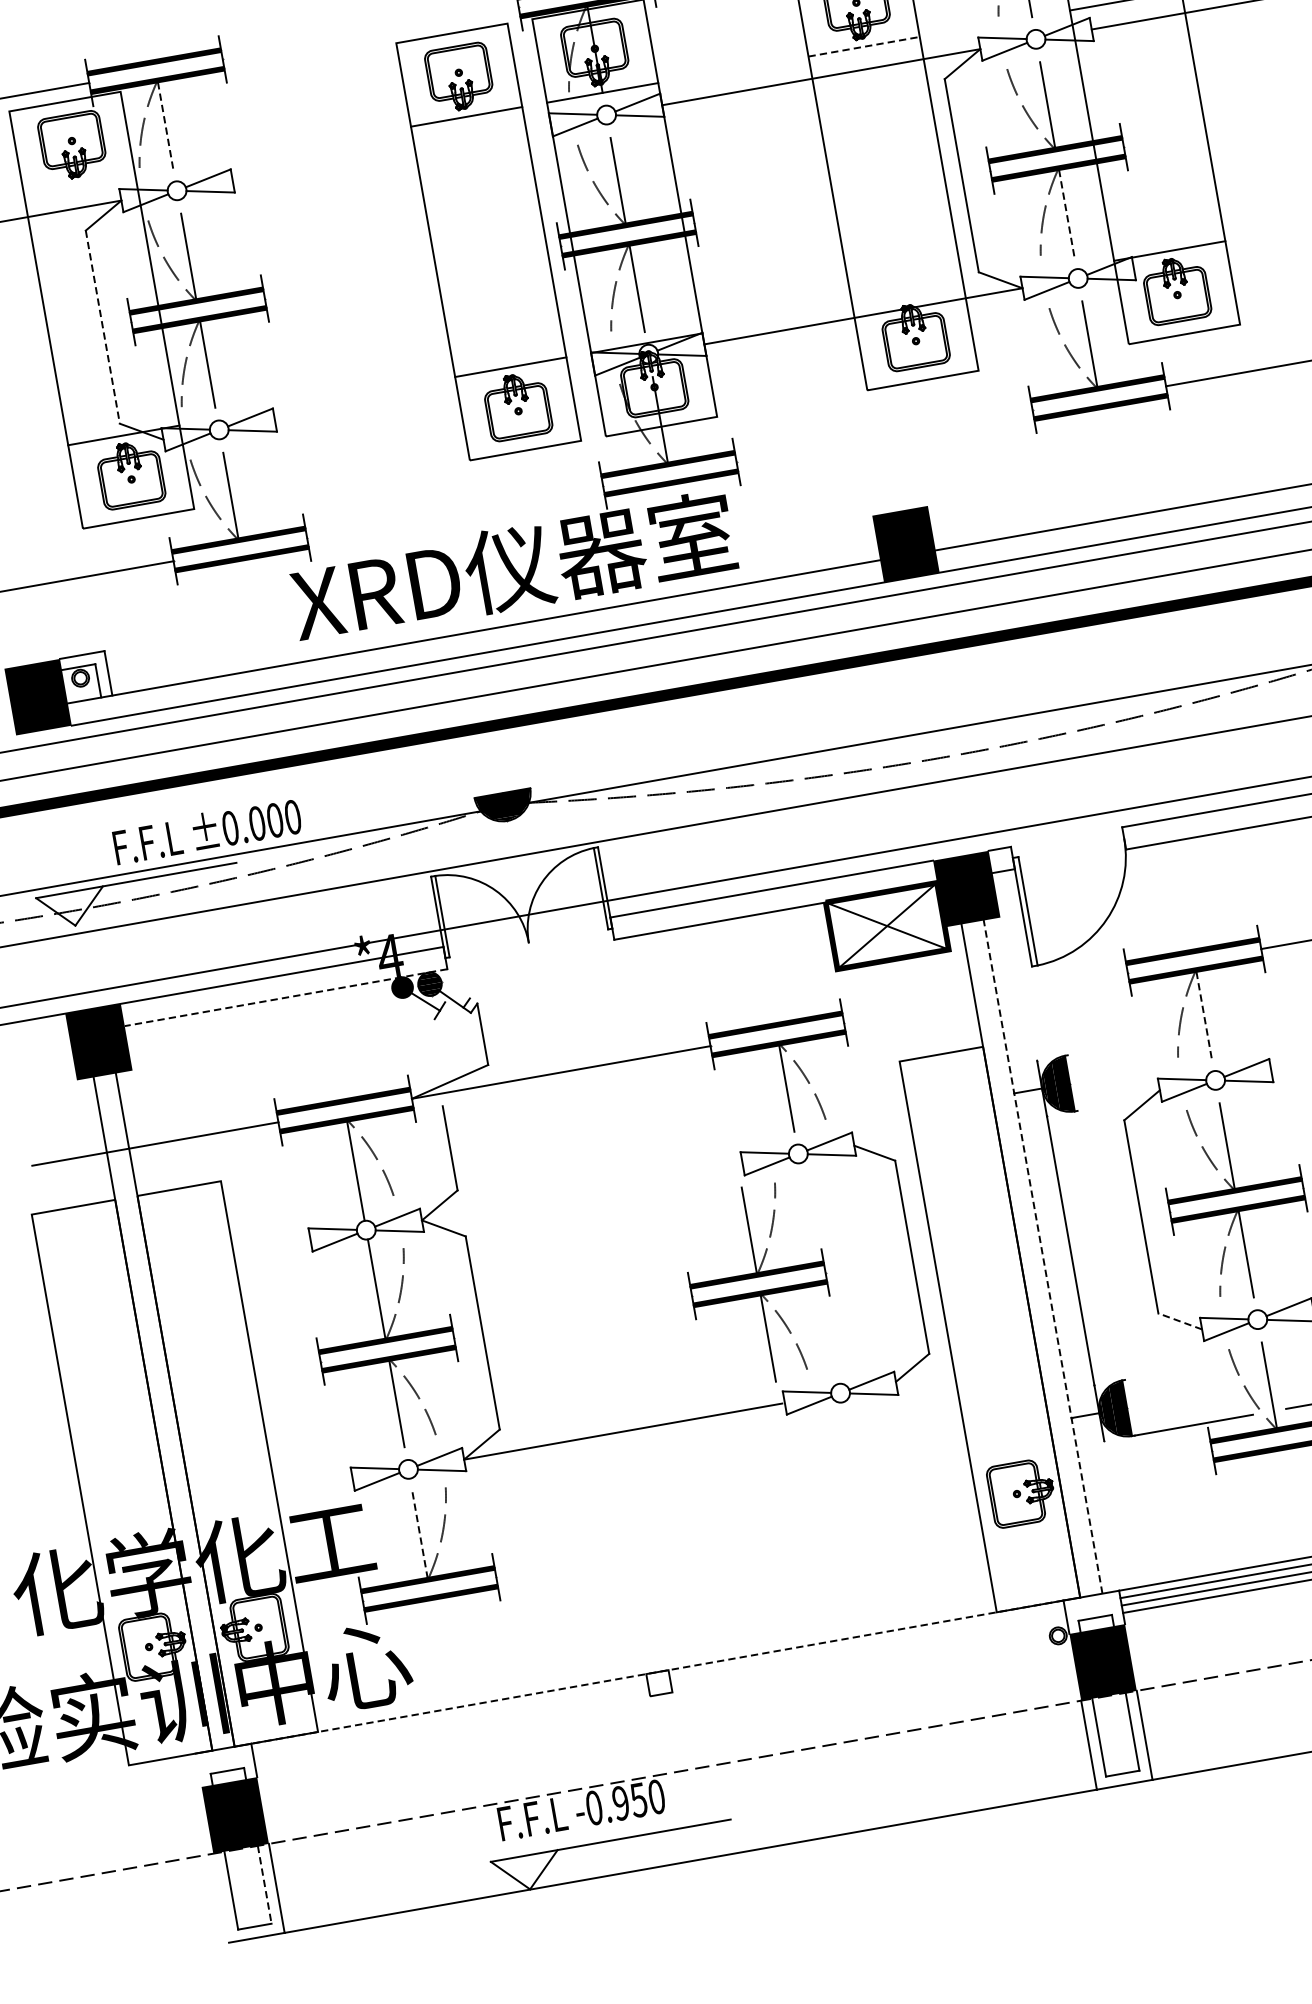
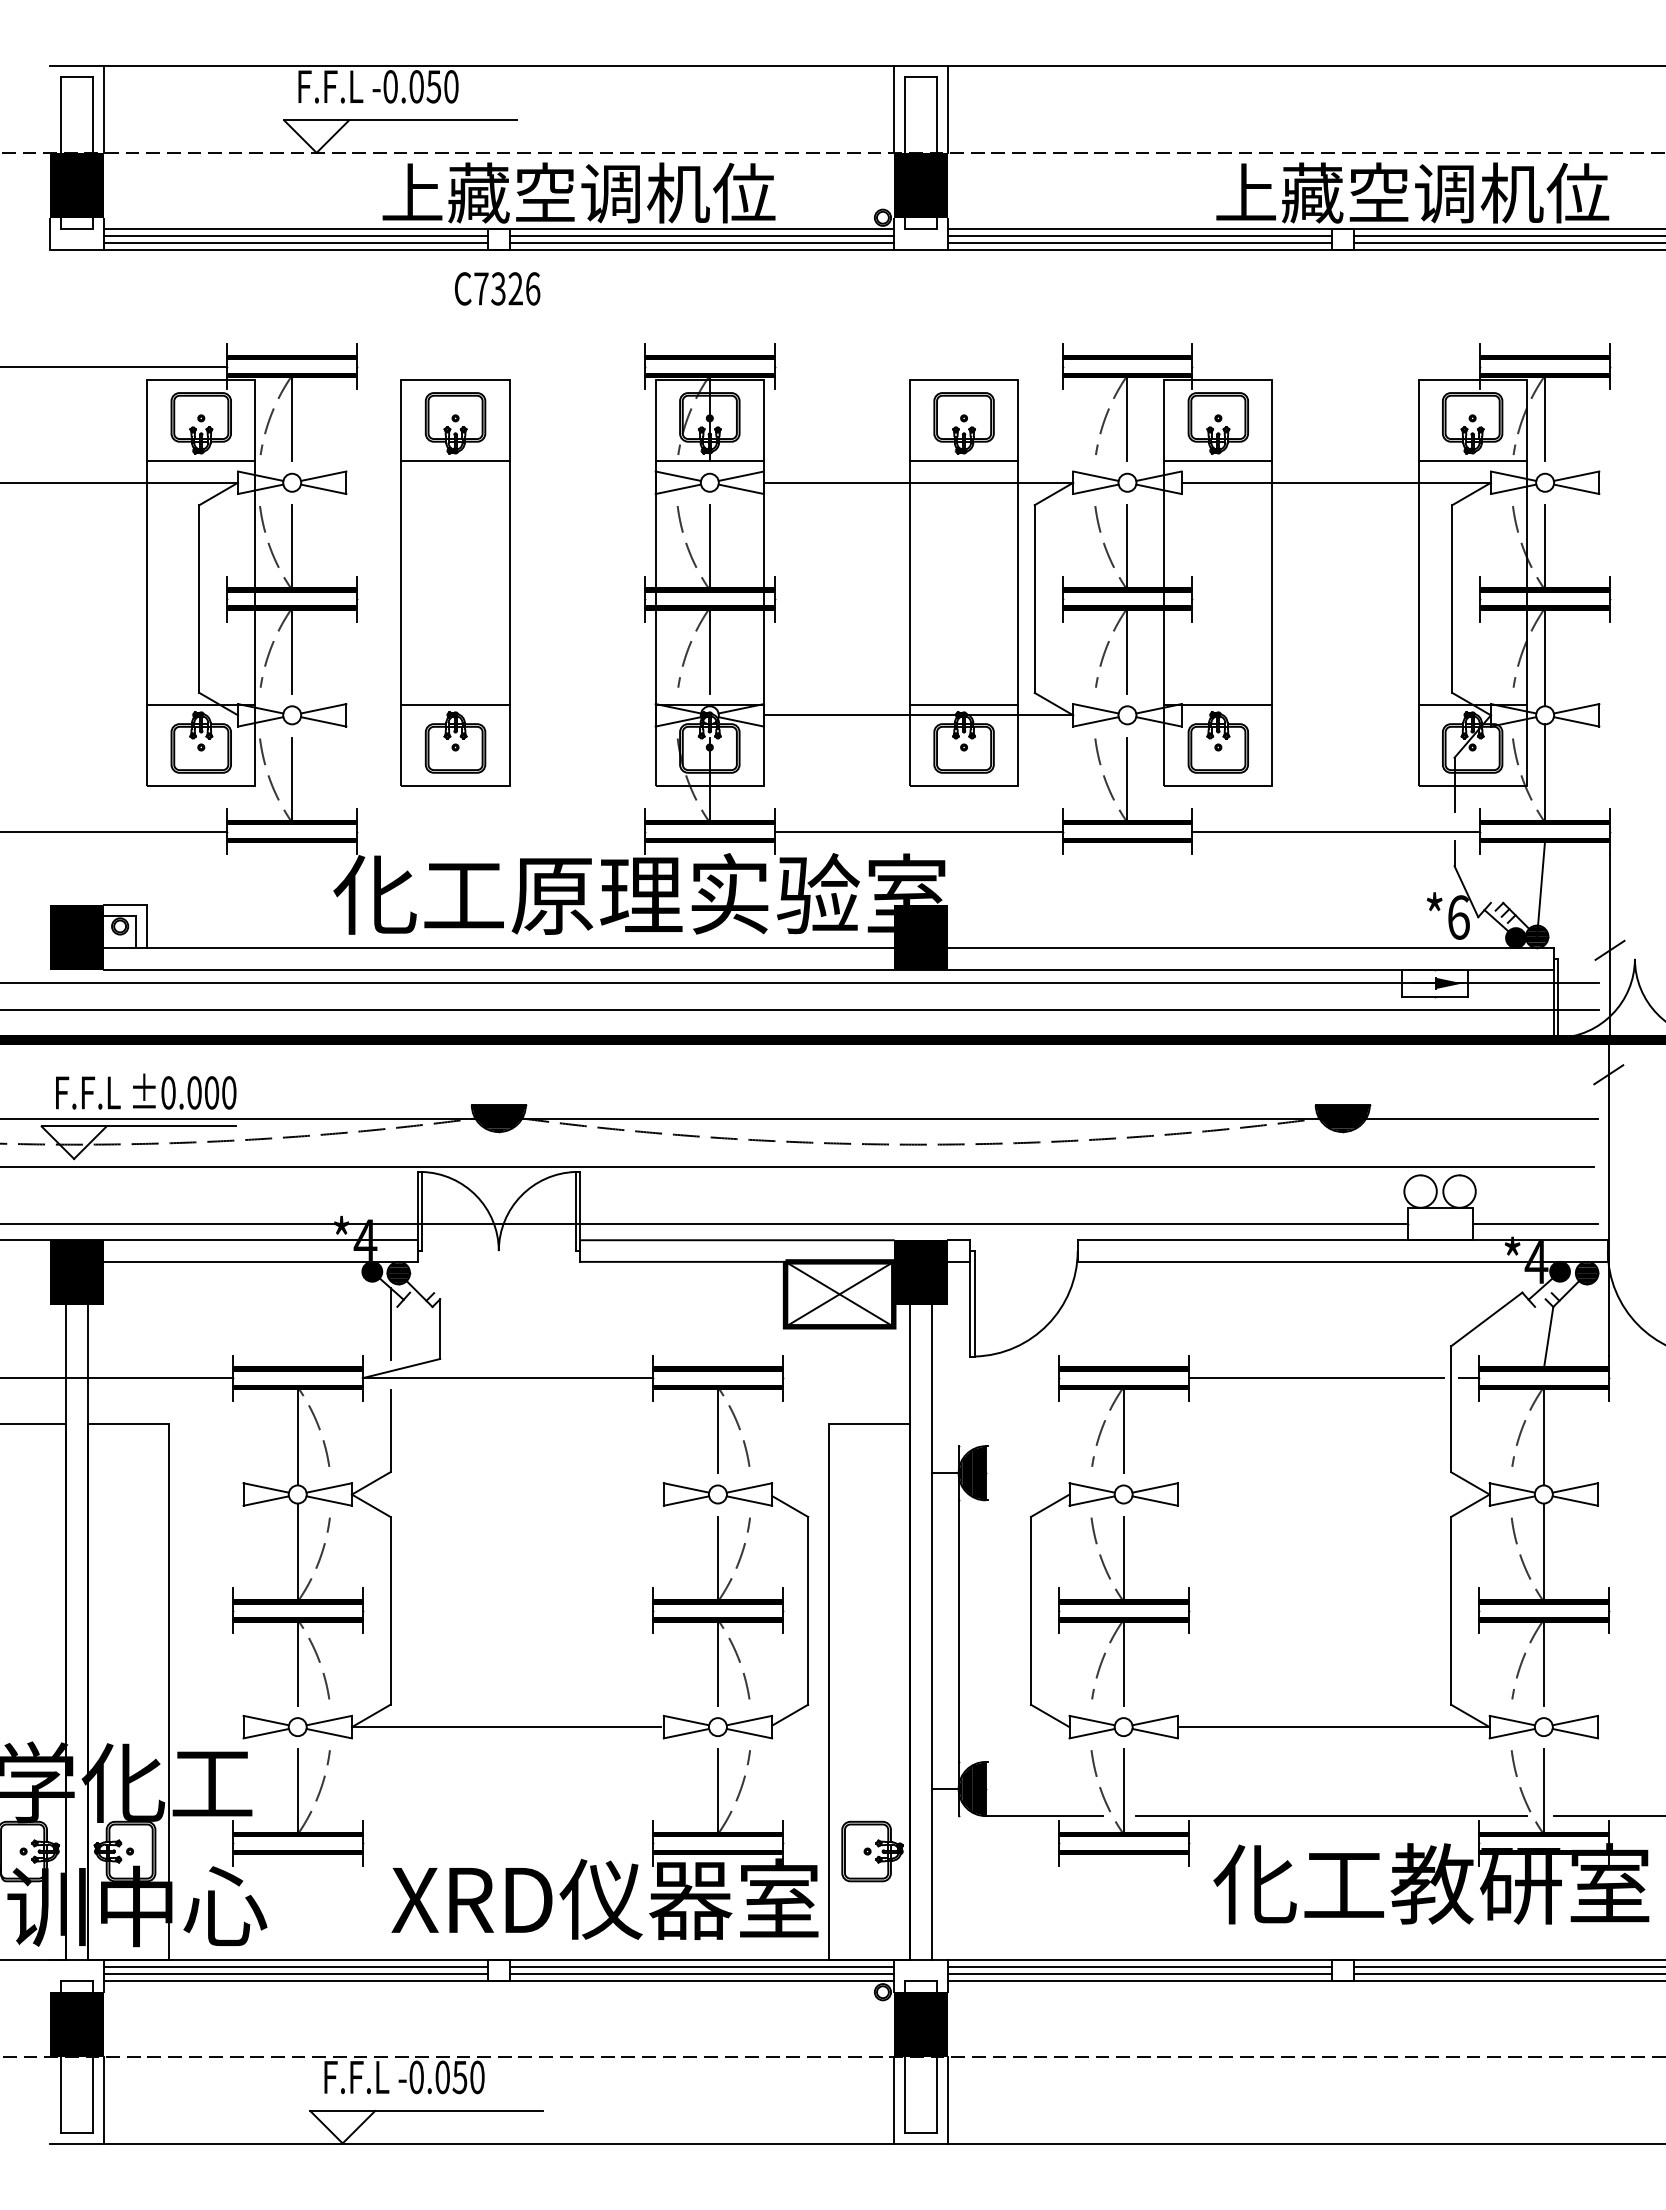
line: (864, 47) -> (964, 461), dashed -> solid
line: (165, 124) -> (292, 418), dashed -> solid
line: (79, 185) -> (201, 461), added
line: (1066, 211) -> (1127, 650), dashed -> solid
part: (488, 241) -> (455, 582), moved
line: (908, 296) -> (964, 704), added
line: (102, 327) -> (199, 599), dashed -> solid
line: (884, 435) -> (918, 831), added
text: (608, 551) -> (639, 894), XRD仪器室 -> 化工原理实验室
text: (207, 830) -> (146, 1091), moved
line: (285, 997) -> (260, 1261), dashed -> solid
line: (1203, 1014) -> (1123, 1430), dashed -> solid
line: (430, 1037) -> (390, 1323), added
line: (1042, 1252) -> (931, 1627), dashed -> solid
part: (759, 1284) -> (718, 1611), moved
line: (1179, 1321) -> (1049, 1715), dashed -> solid
line: (420, 1536) -> (297, 1792), dashed -> solid
part: (754, 1549) -> (610, 1860), added
line: (867, 1642) -> (701, 1966), added
line: (868, 1650) -> (701, 1974), added
line: (657, 1671) -> (498, 1959), dashed -> solid
line: (661, 1694) -> (498, 1981), added
line: (449, 1715) -> (295, 1966), added
line: (450, 1724) -> (295, 1974), added
text: (620, 1803) -> (442, 2077), -0.950 -> -0.050
line: (265, 1885) -> (93, 2095), dashed -> solid

